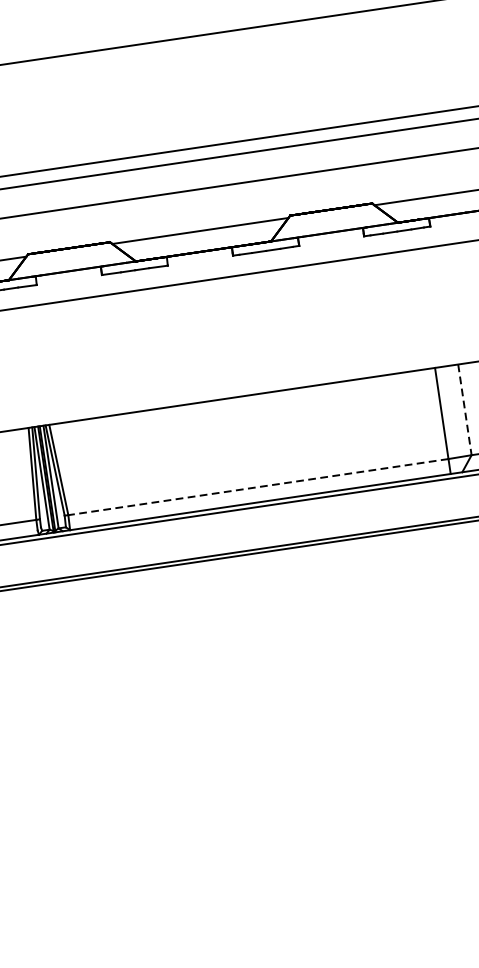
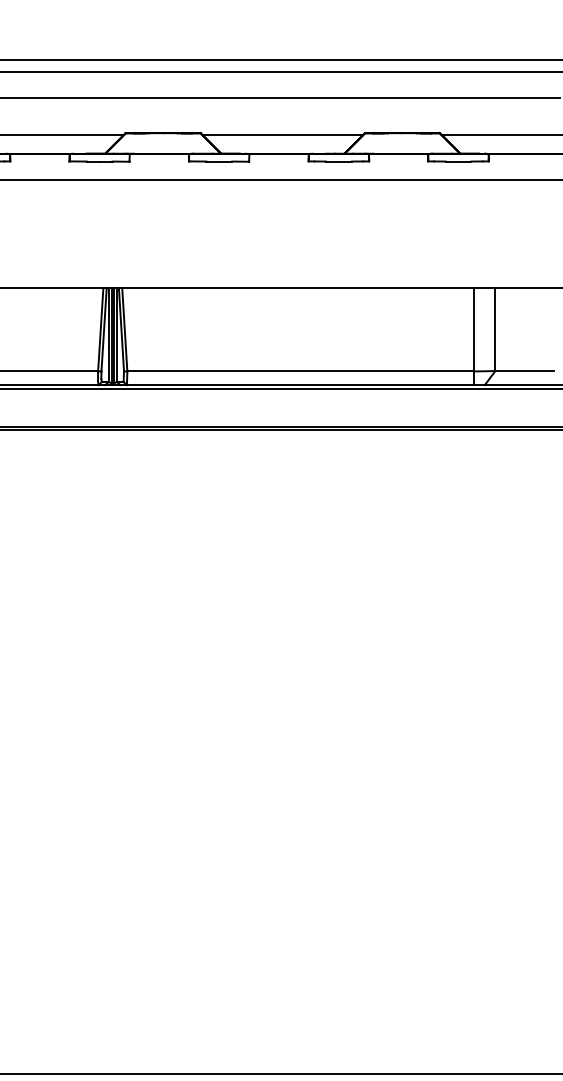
line: (465, 410) -> (495, 330), dashed -> solid
line: (258, 487) -> (300, 371), dashed -> solid

